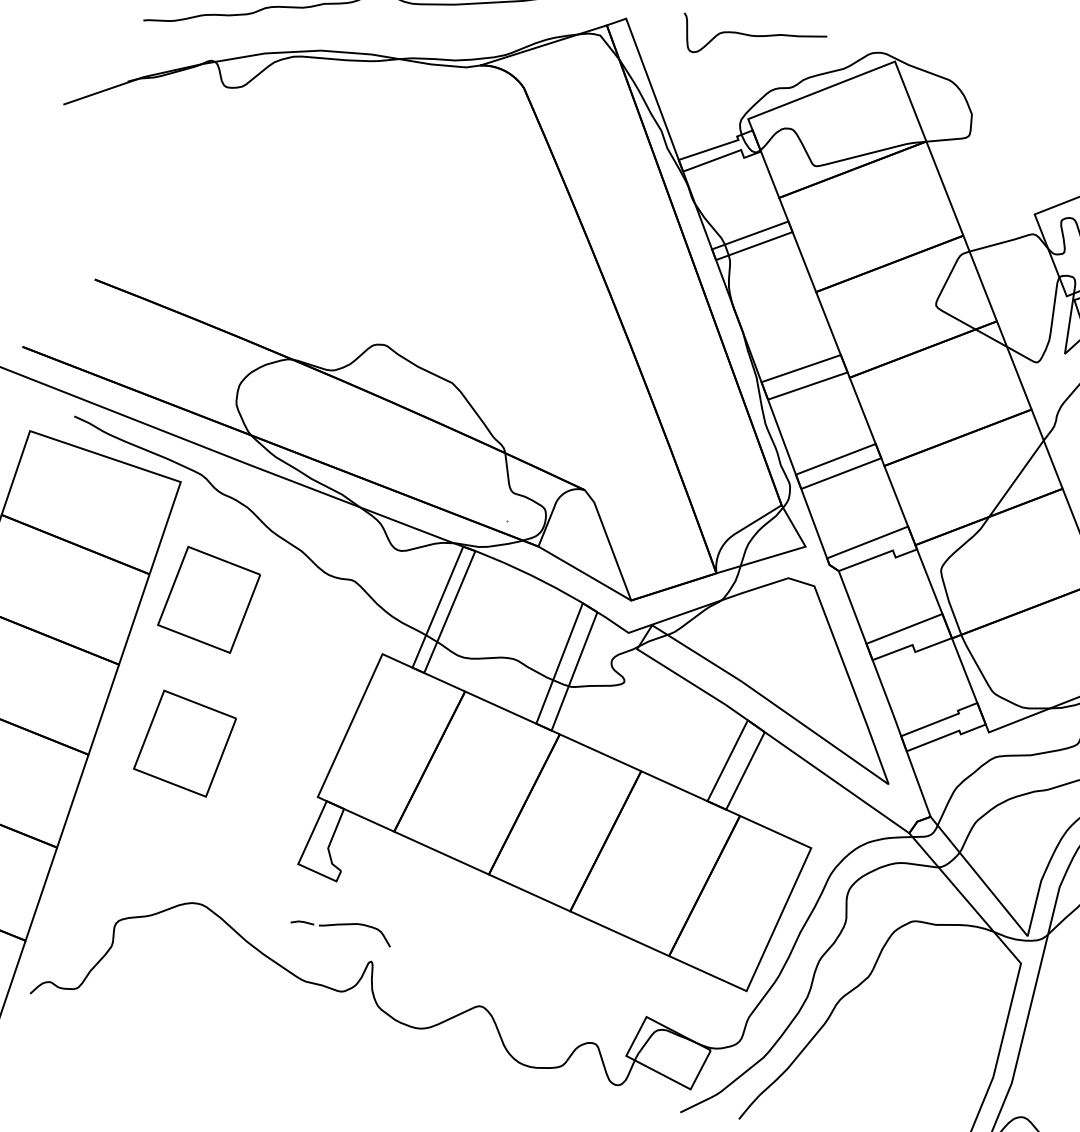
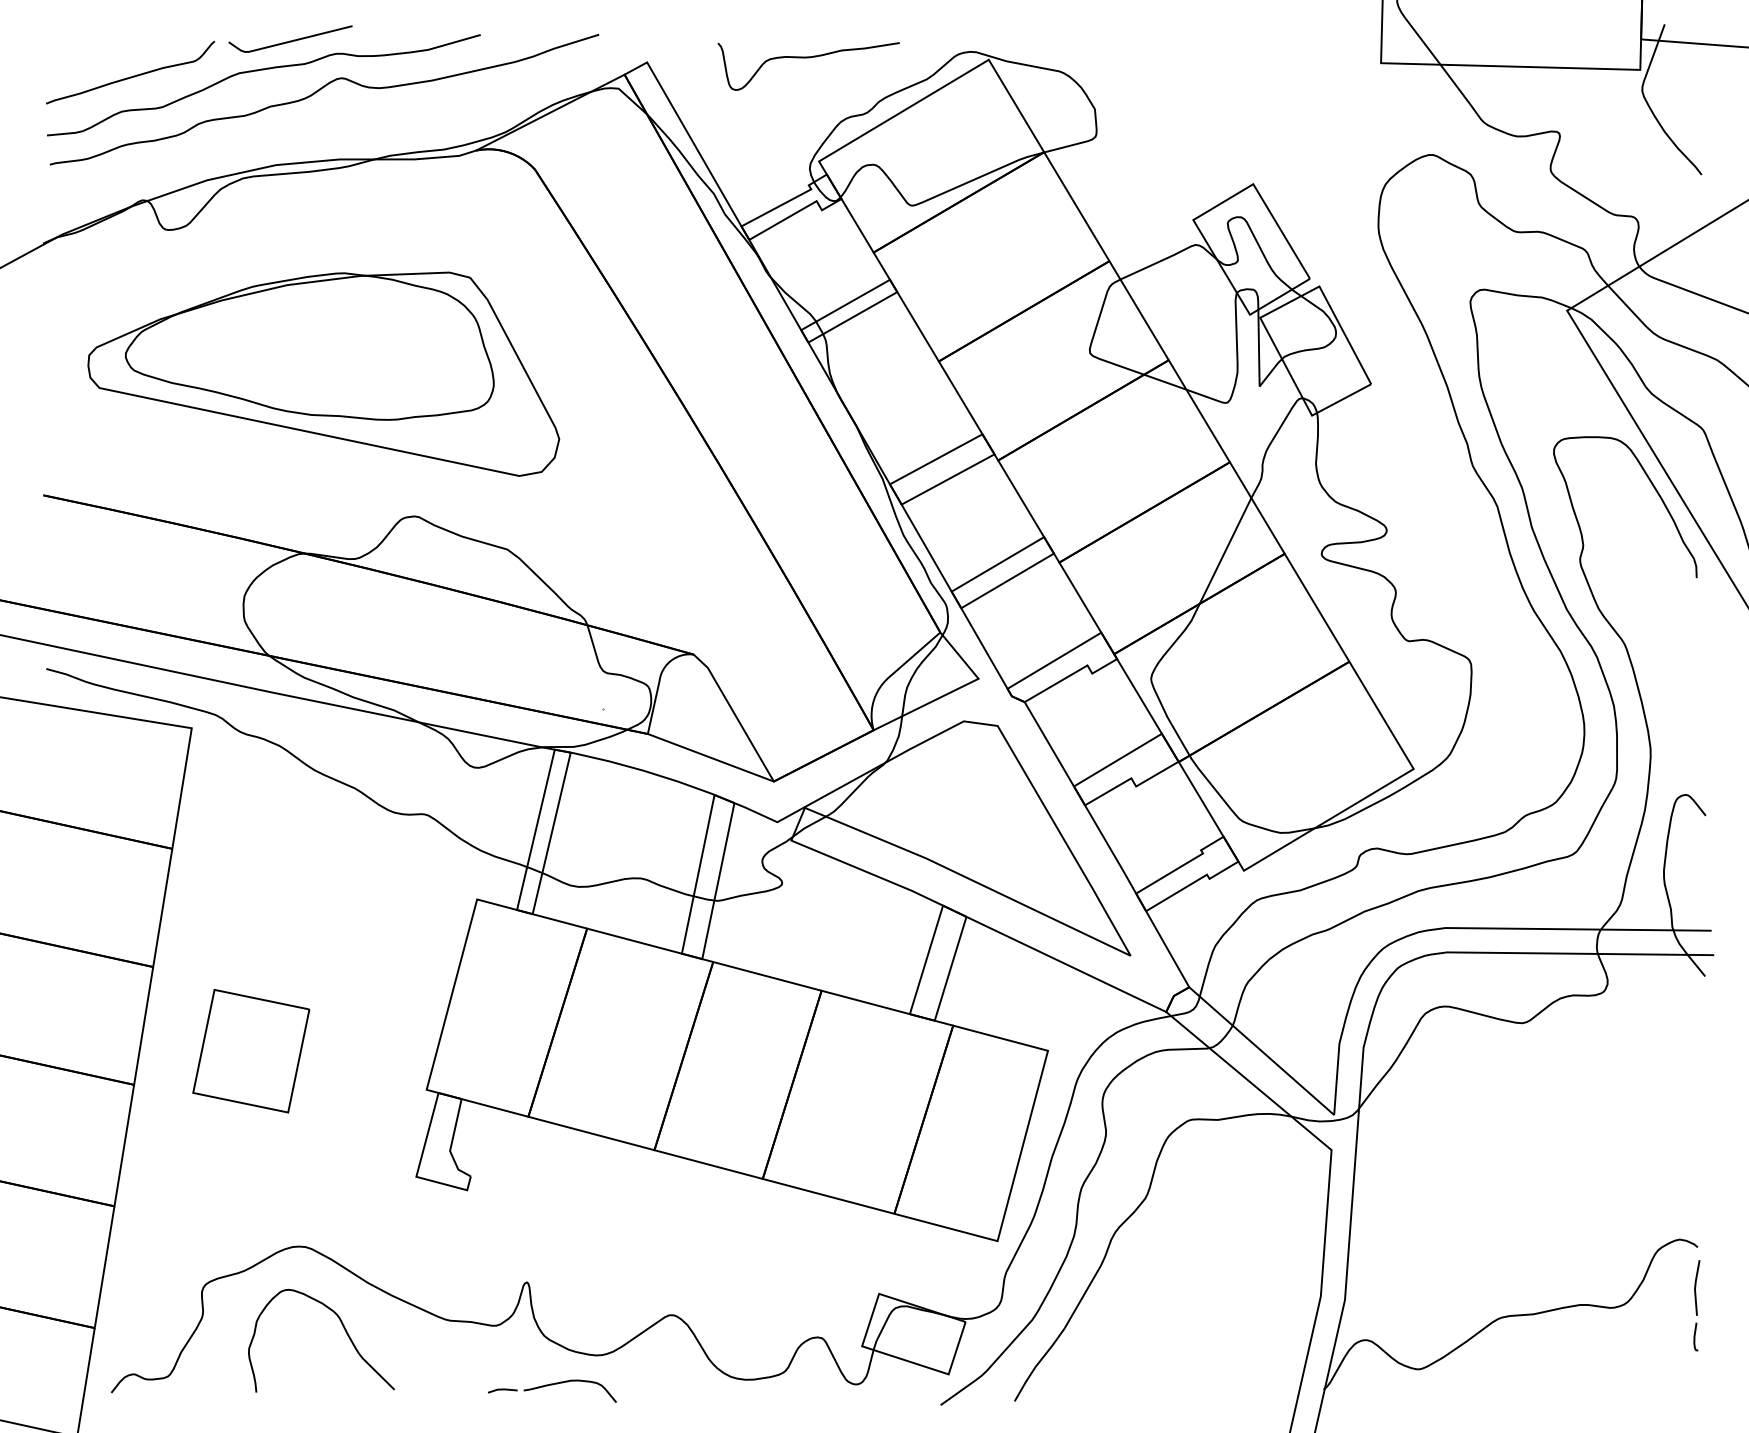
part: (330, 220) -> (323, 373), added
part: (209, 600) -> (251, 868), removed
part: (341, 929) -> (552, 1390), moved
curve: (221, 973) -> (343, 1328), added

